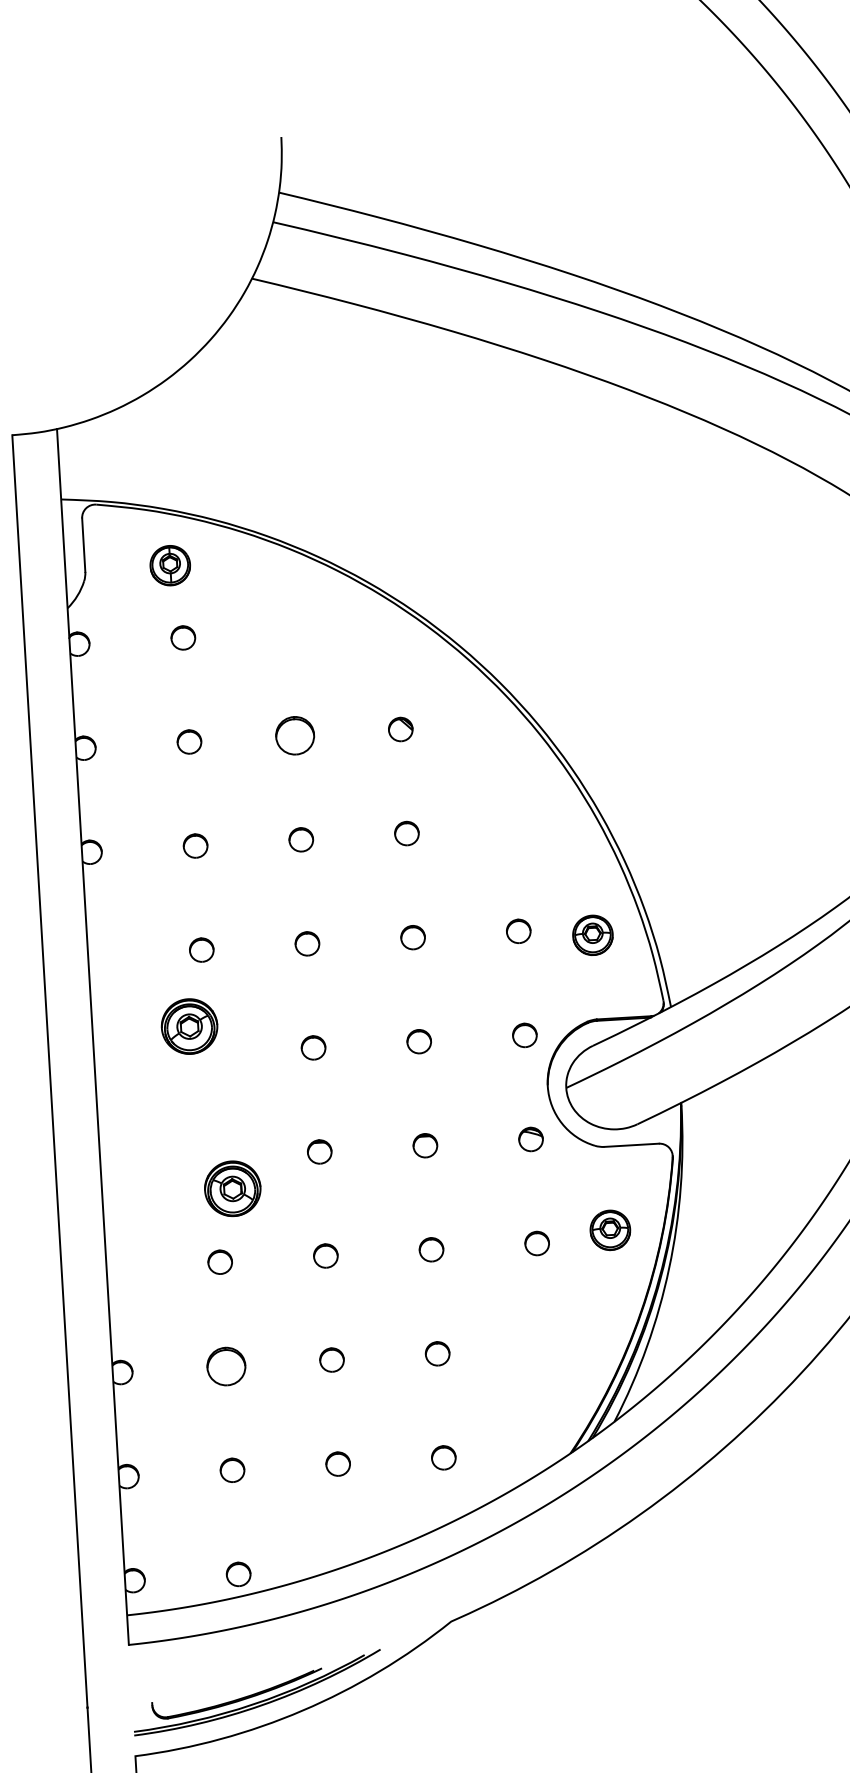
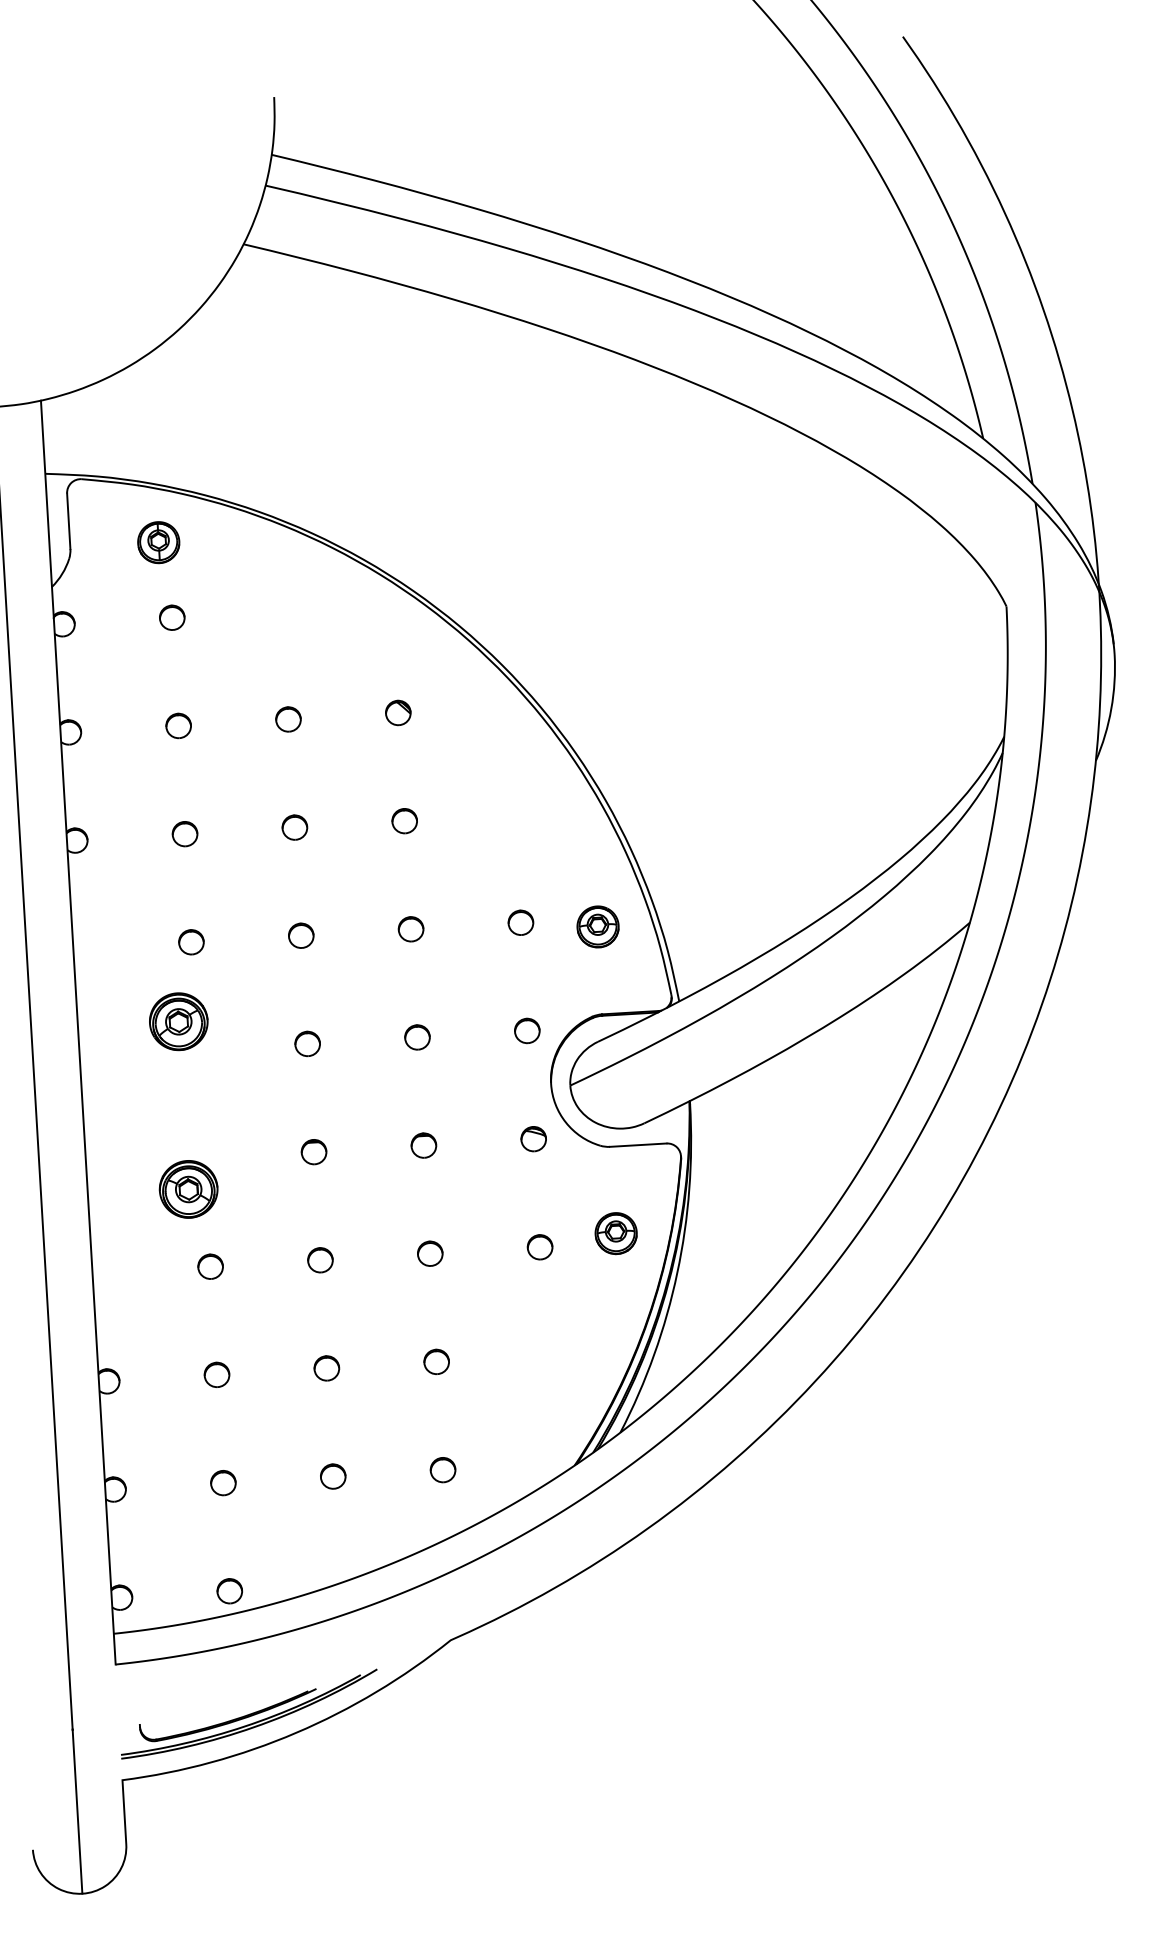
part: (295, 735) -> (288, 719), size x0.62
part: (232, 1188) -> (188, 1189), moved
part: (225, 1365) -> (216, 1374), size x0.62

